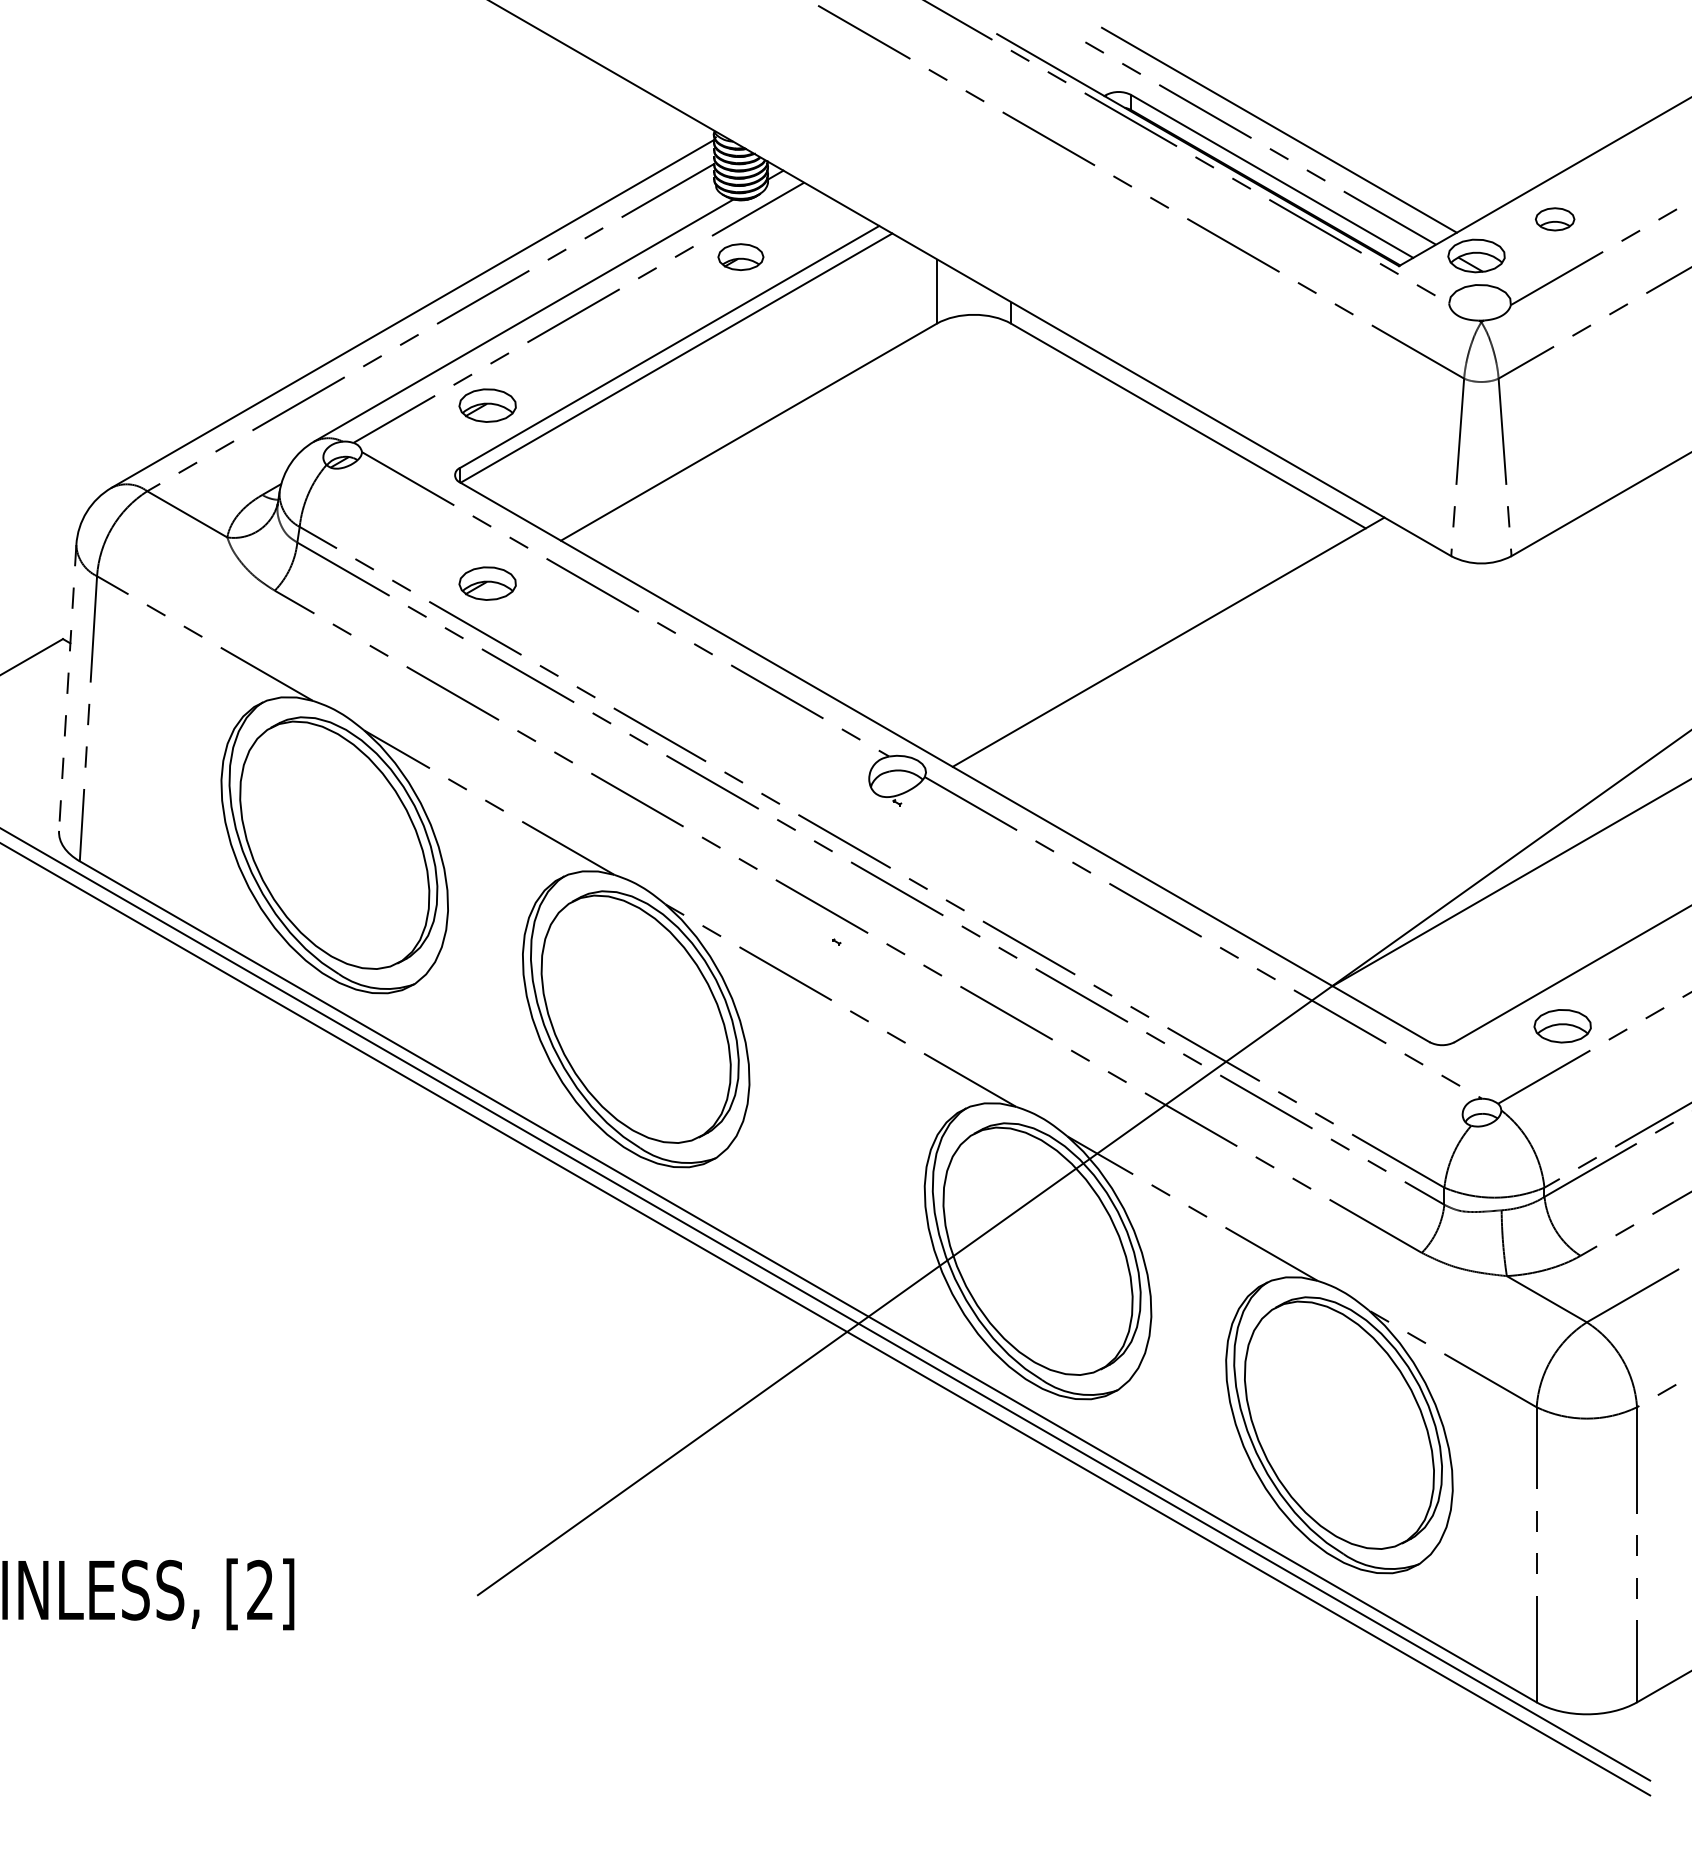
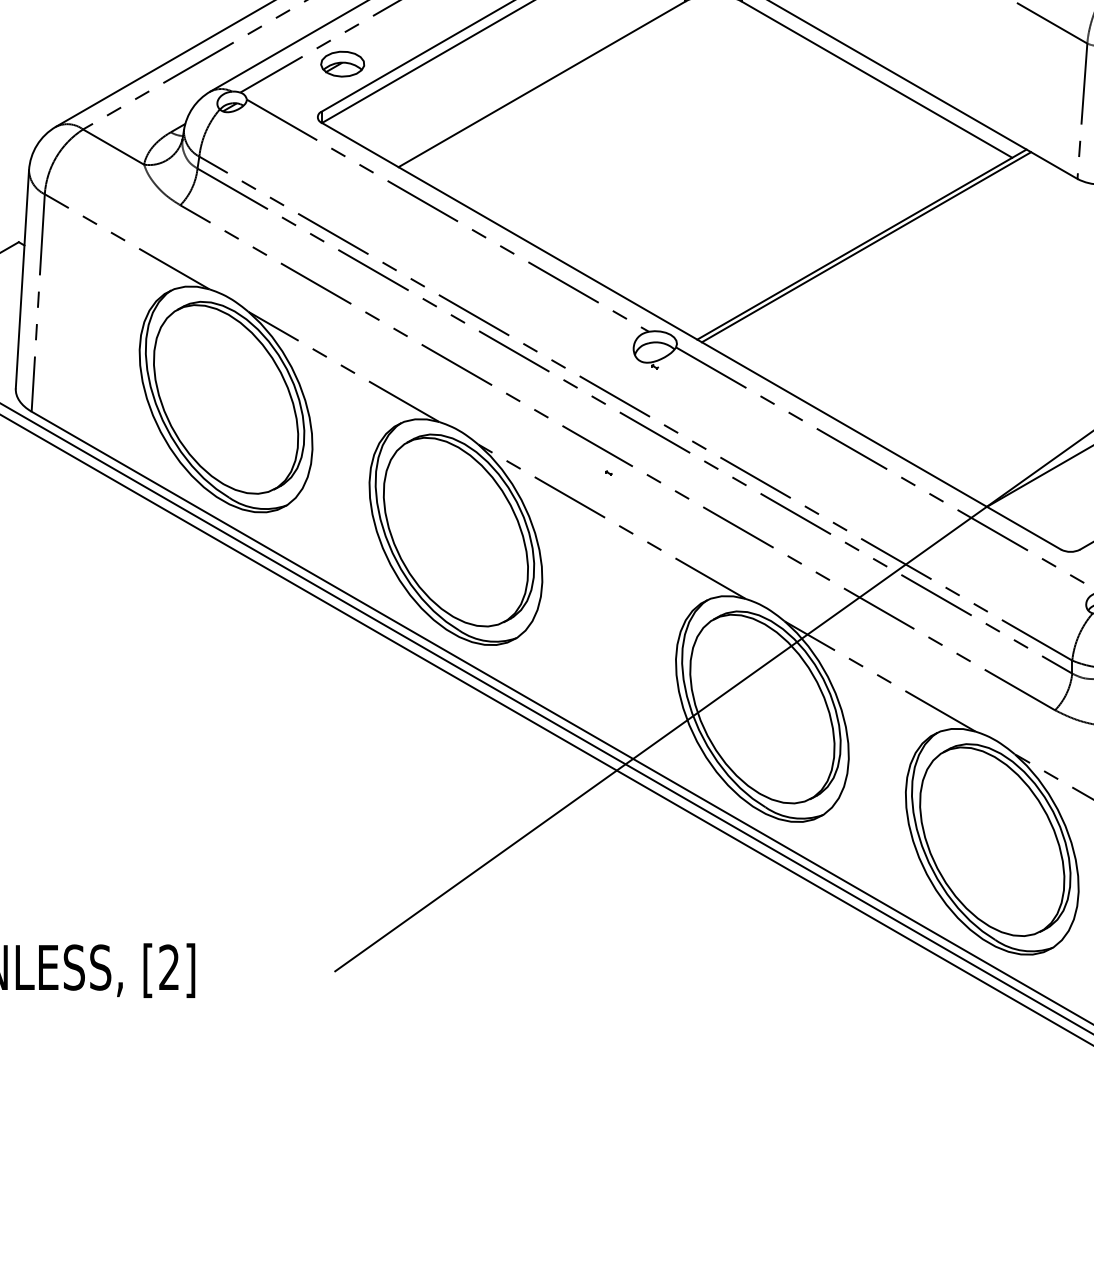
part: (487, 583) -> (342, 199), removed
line: (1174, 645) -> (866, 247), added
line: (67, 688) -> (22, 279), dashed -> solid

